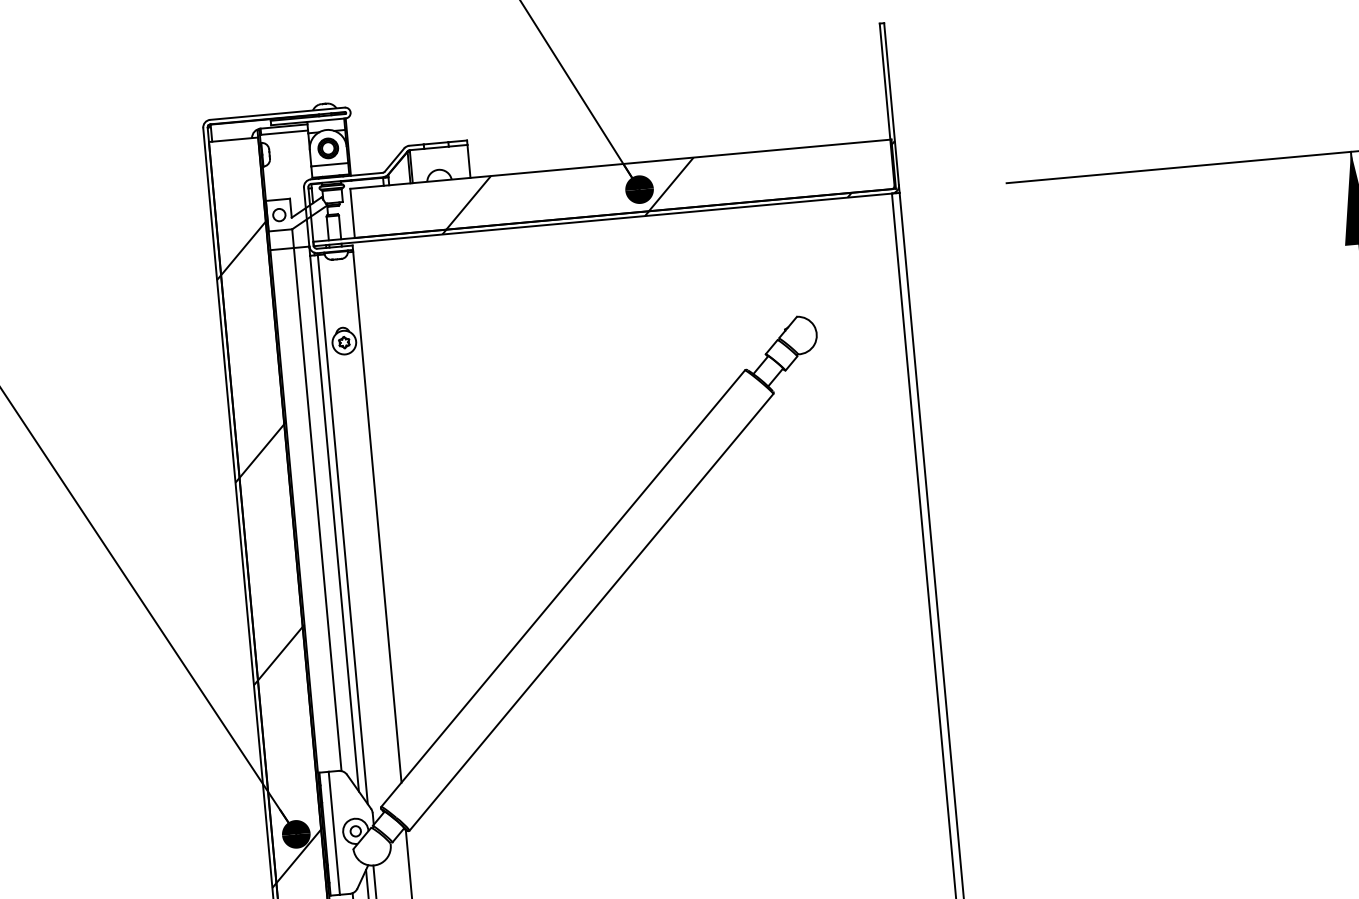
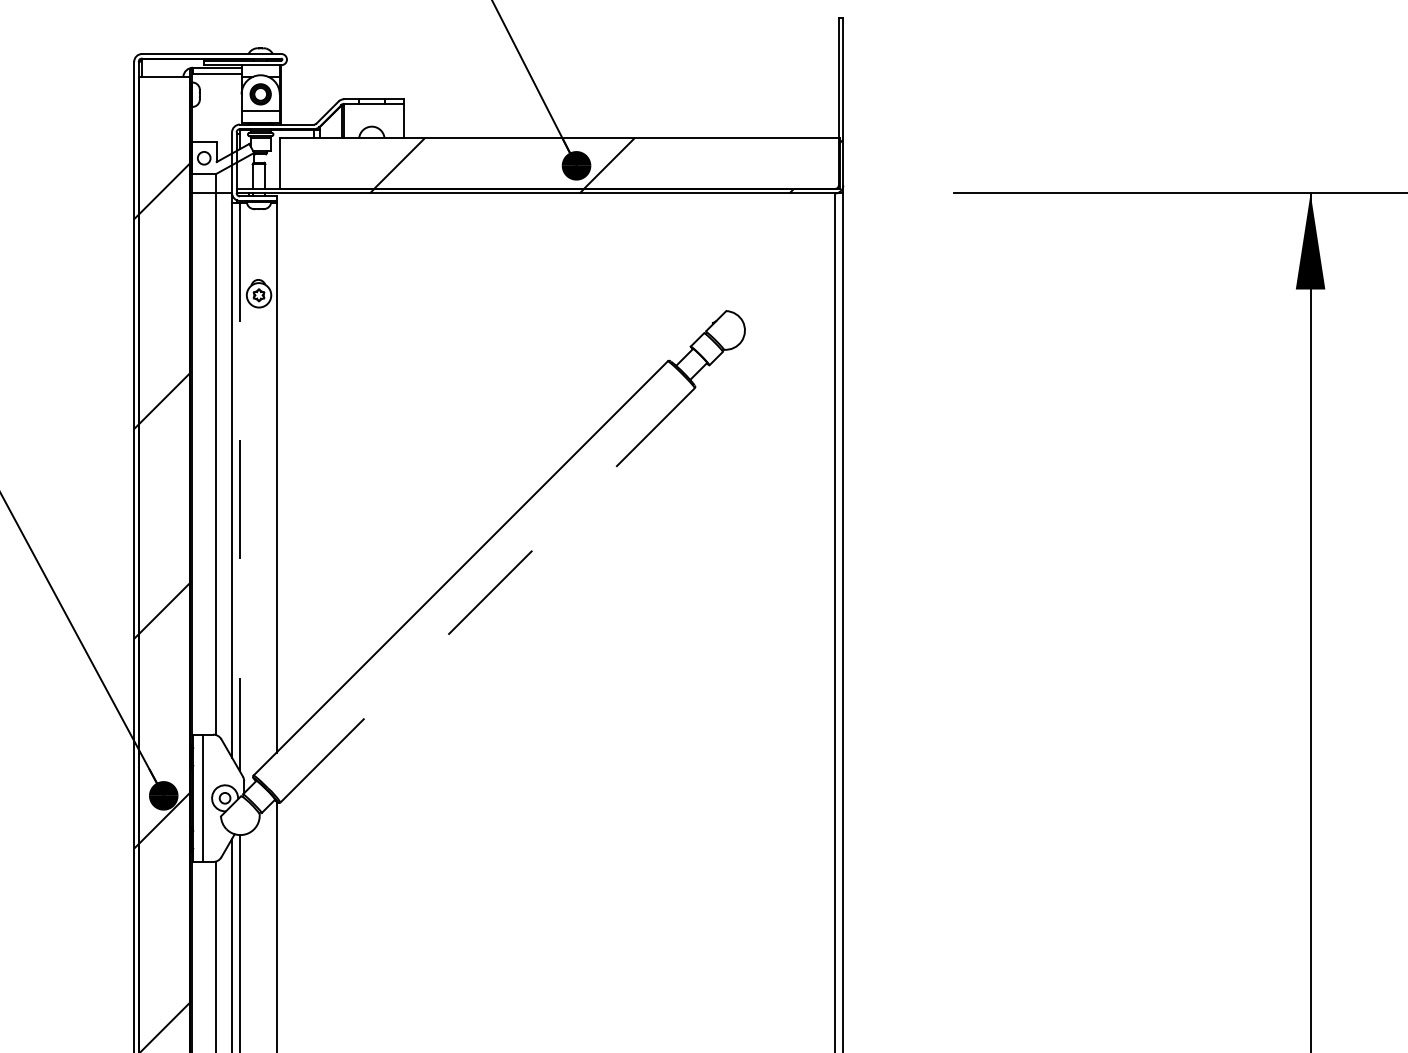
line: (342, 529) -> (239, 487), solid -> dashed
line: (591, 612) -> (487, 595), solid -> dashed

